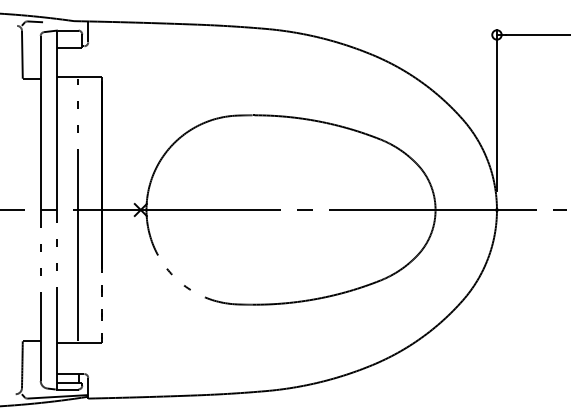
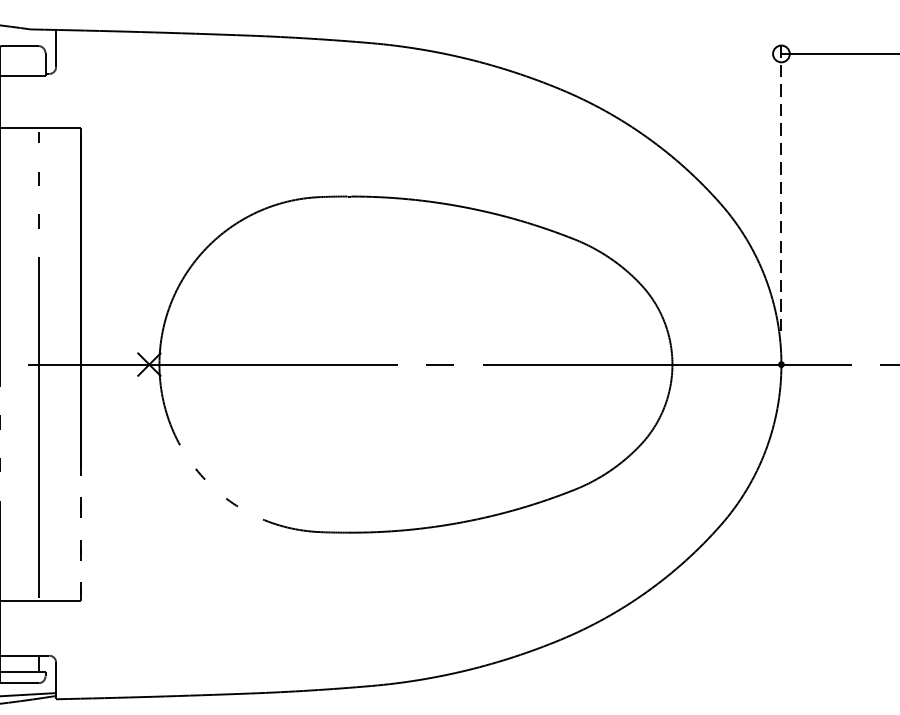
line: (496, 110) -> (780, 187), solid -> dashed

